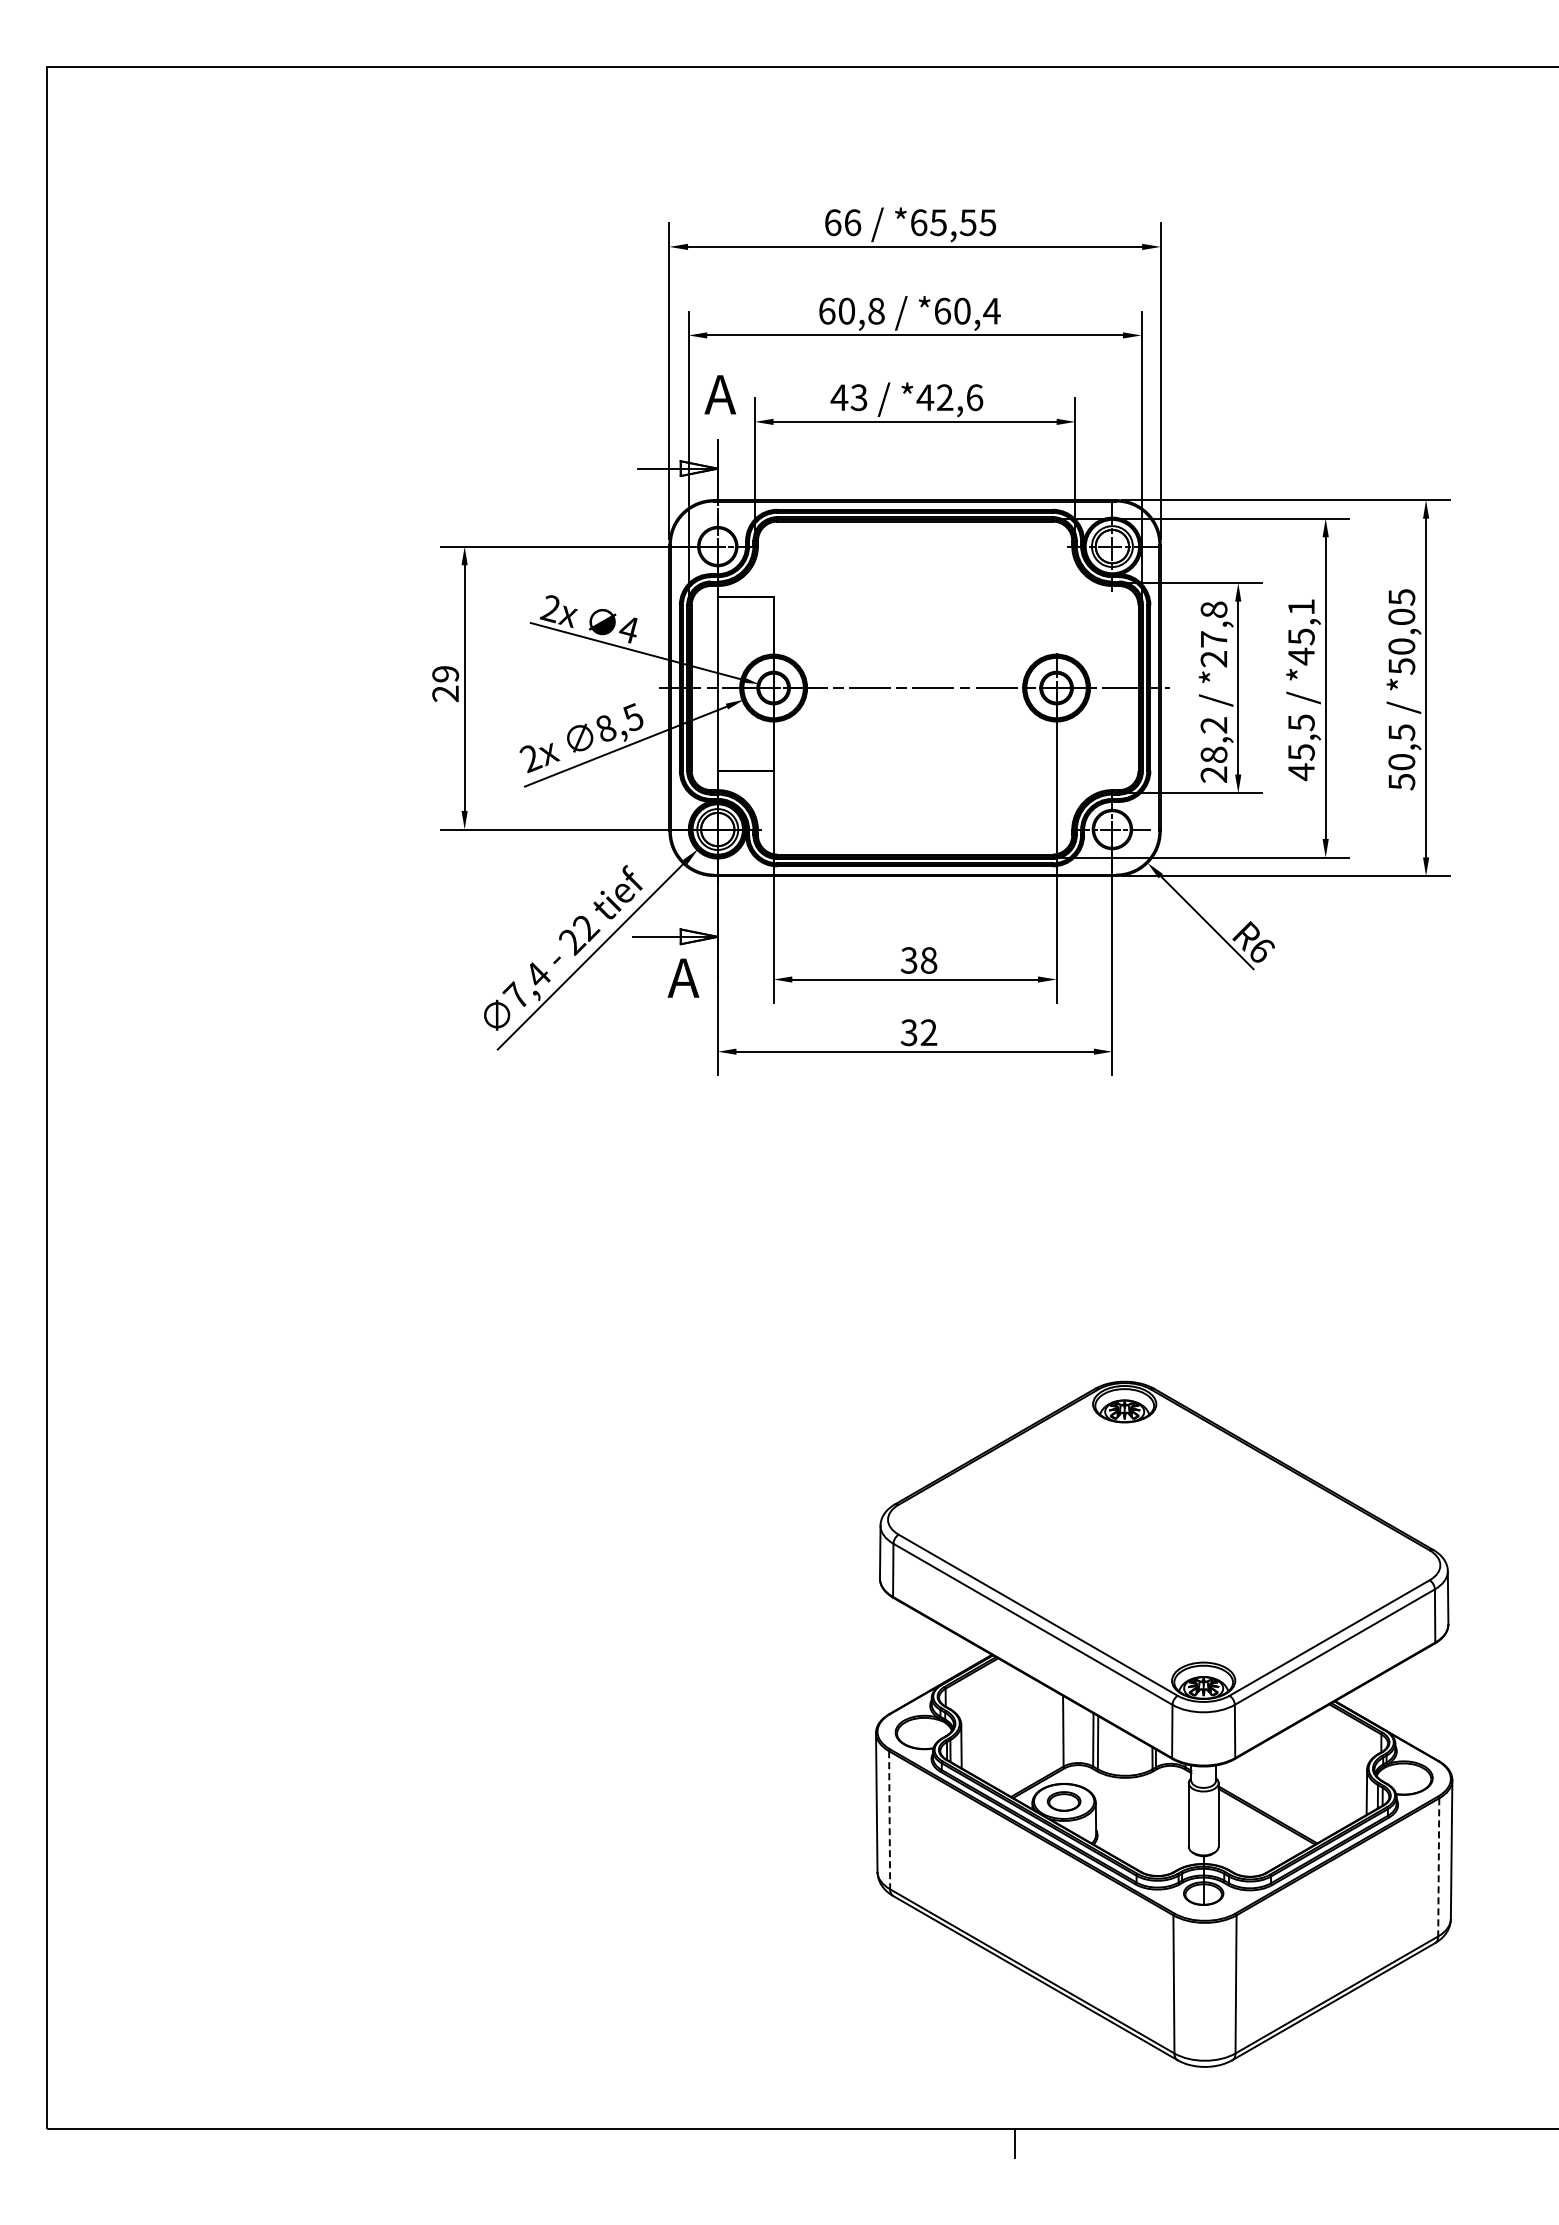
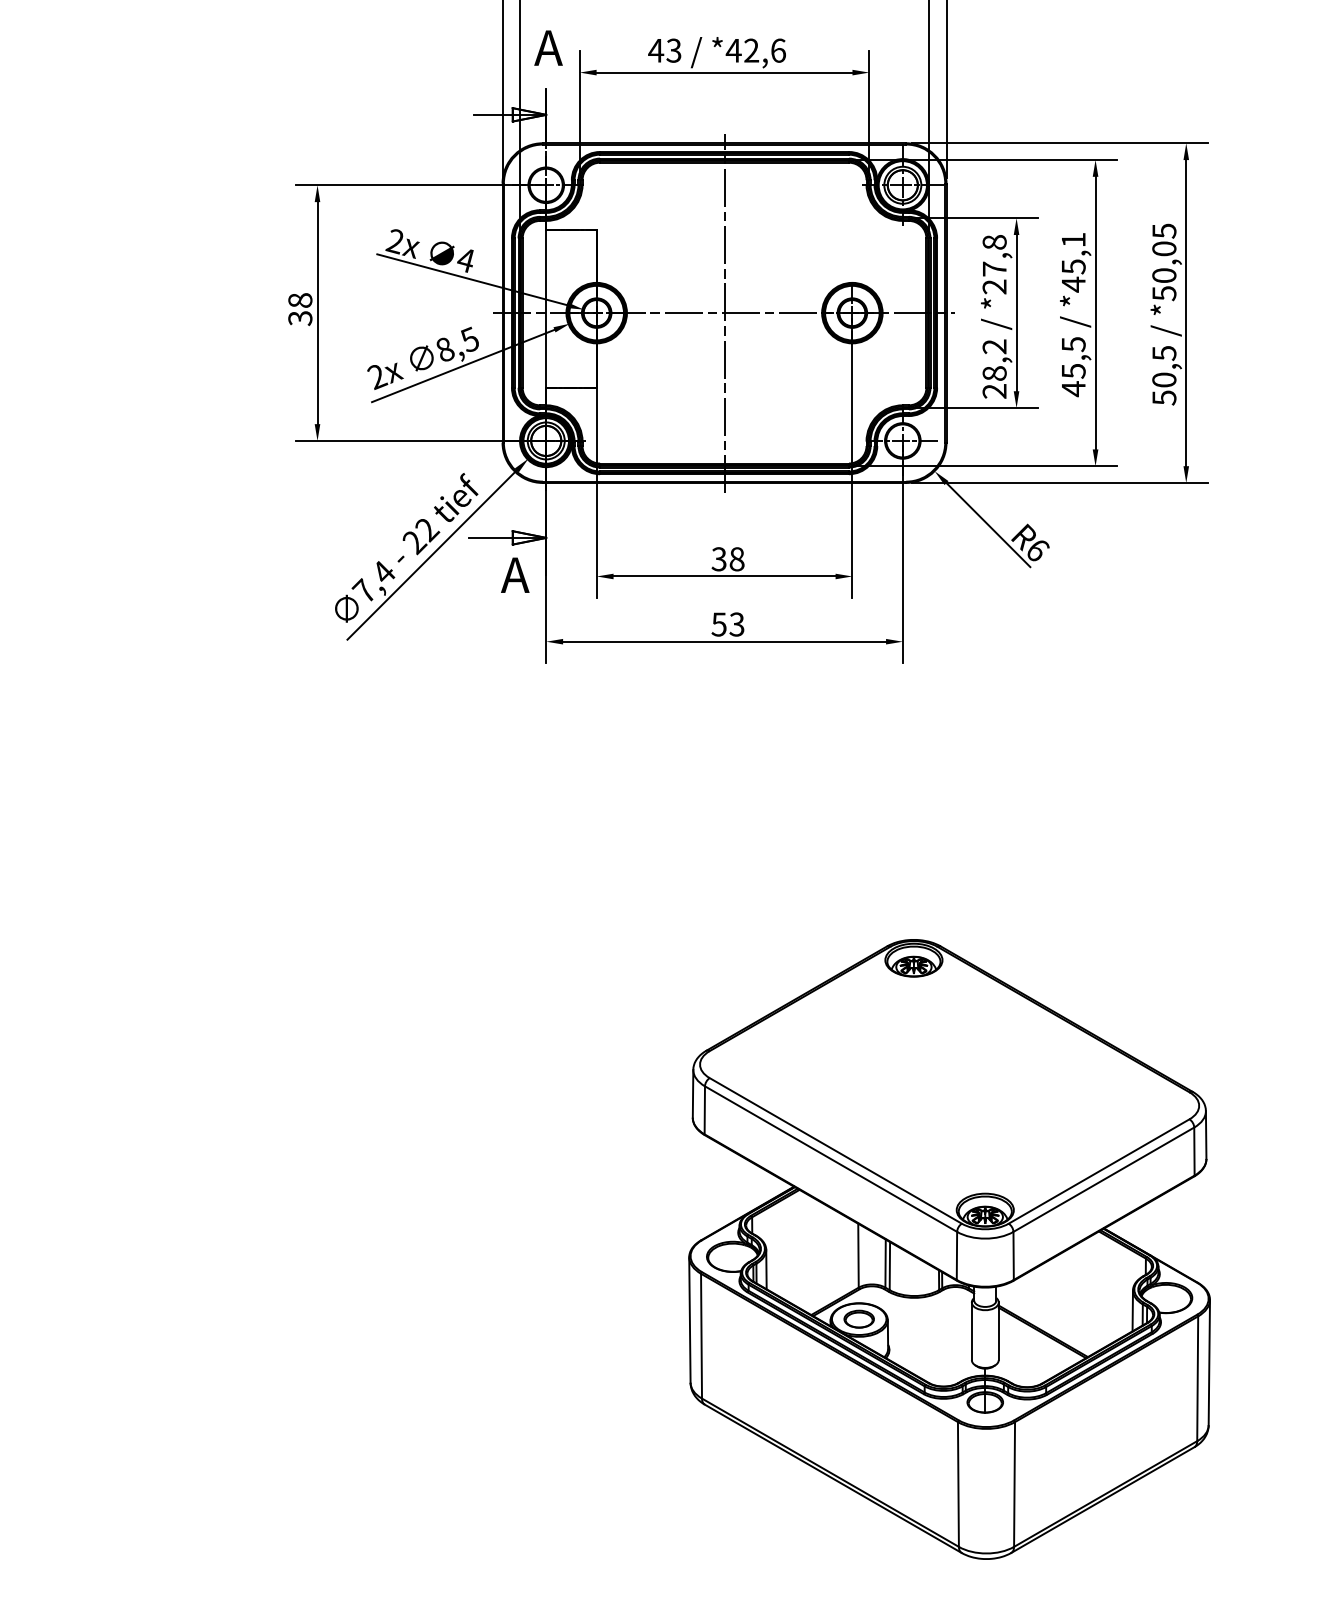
text: (445, 684) -> (300, 309), 29 -> 38
line: (915, 688) -> (724, 313), added
text: (919, 1032) -> (728, 624), 32 -> 53
line: (889, 1820) -> (701, 1336), dashed -> solid
line: (1438, 1867) -> (1197, 1378), dashed -> solid

